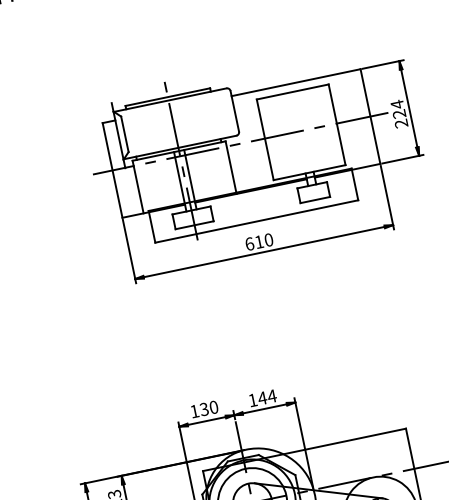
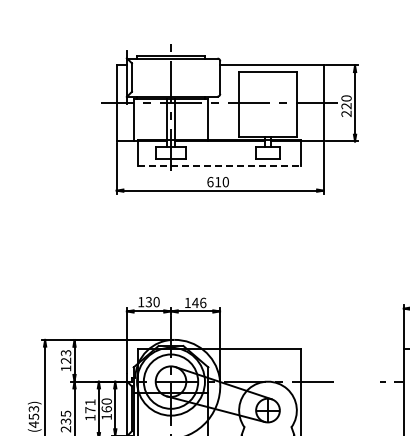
text: (397, 104) -> (346, 98), 224 -> 220
line: (256, 220) -> (219, 165), solid -> dashed
text: (271, 395) -> (202, 302), 144 -> 146

